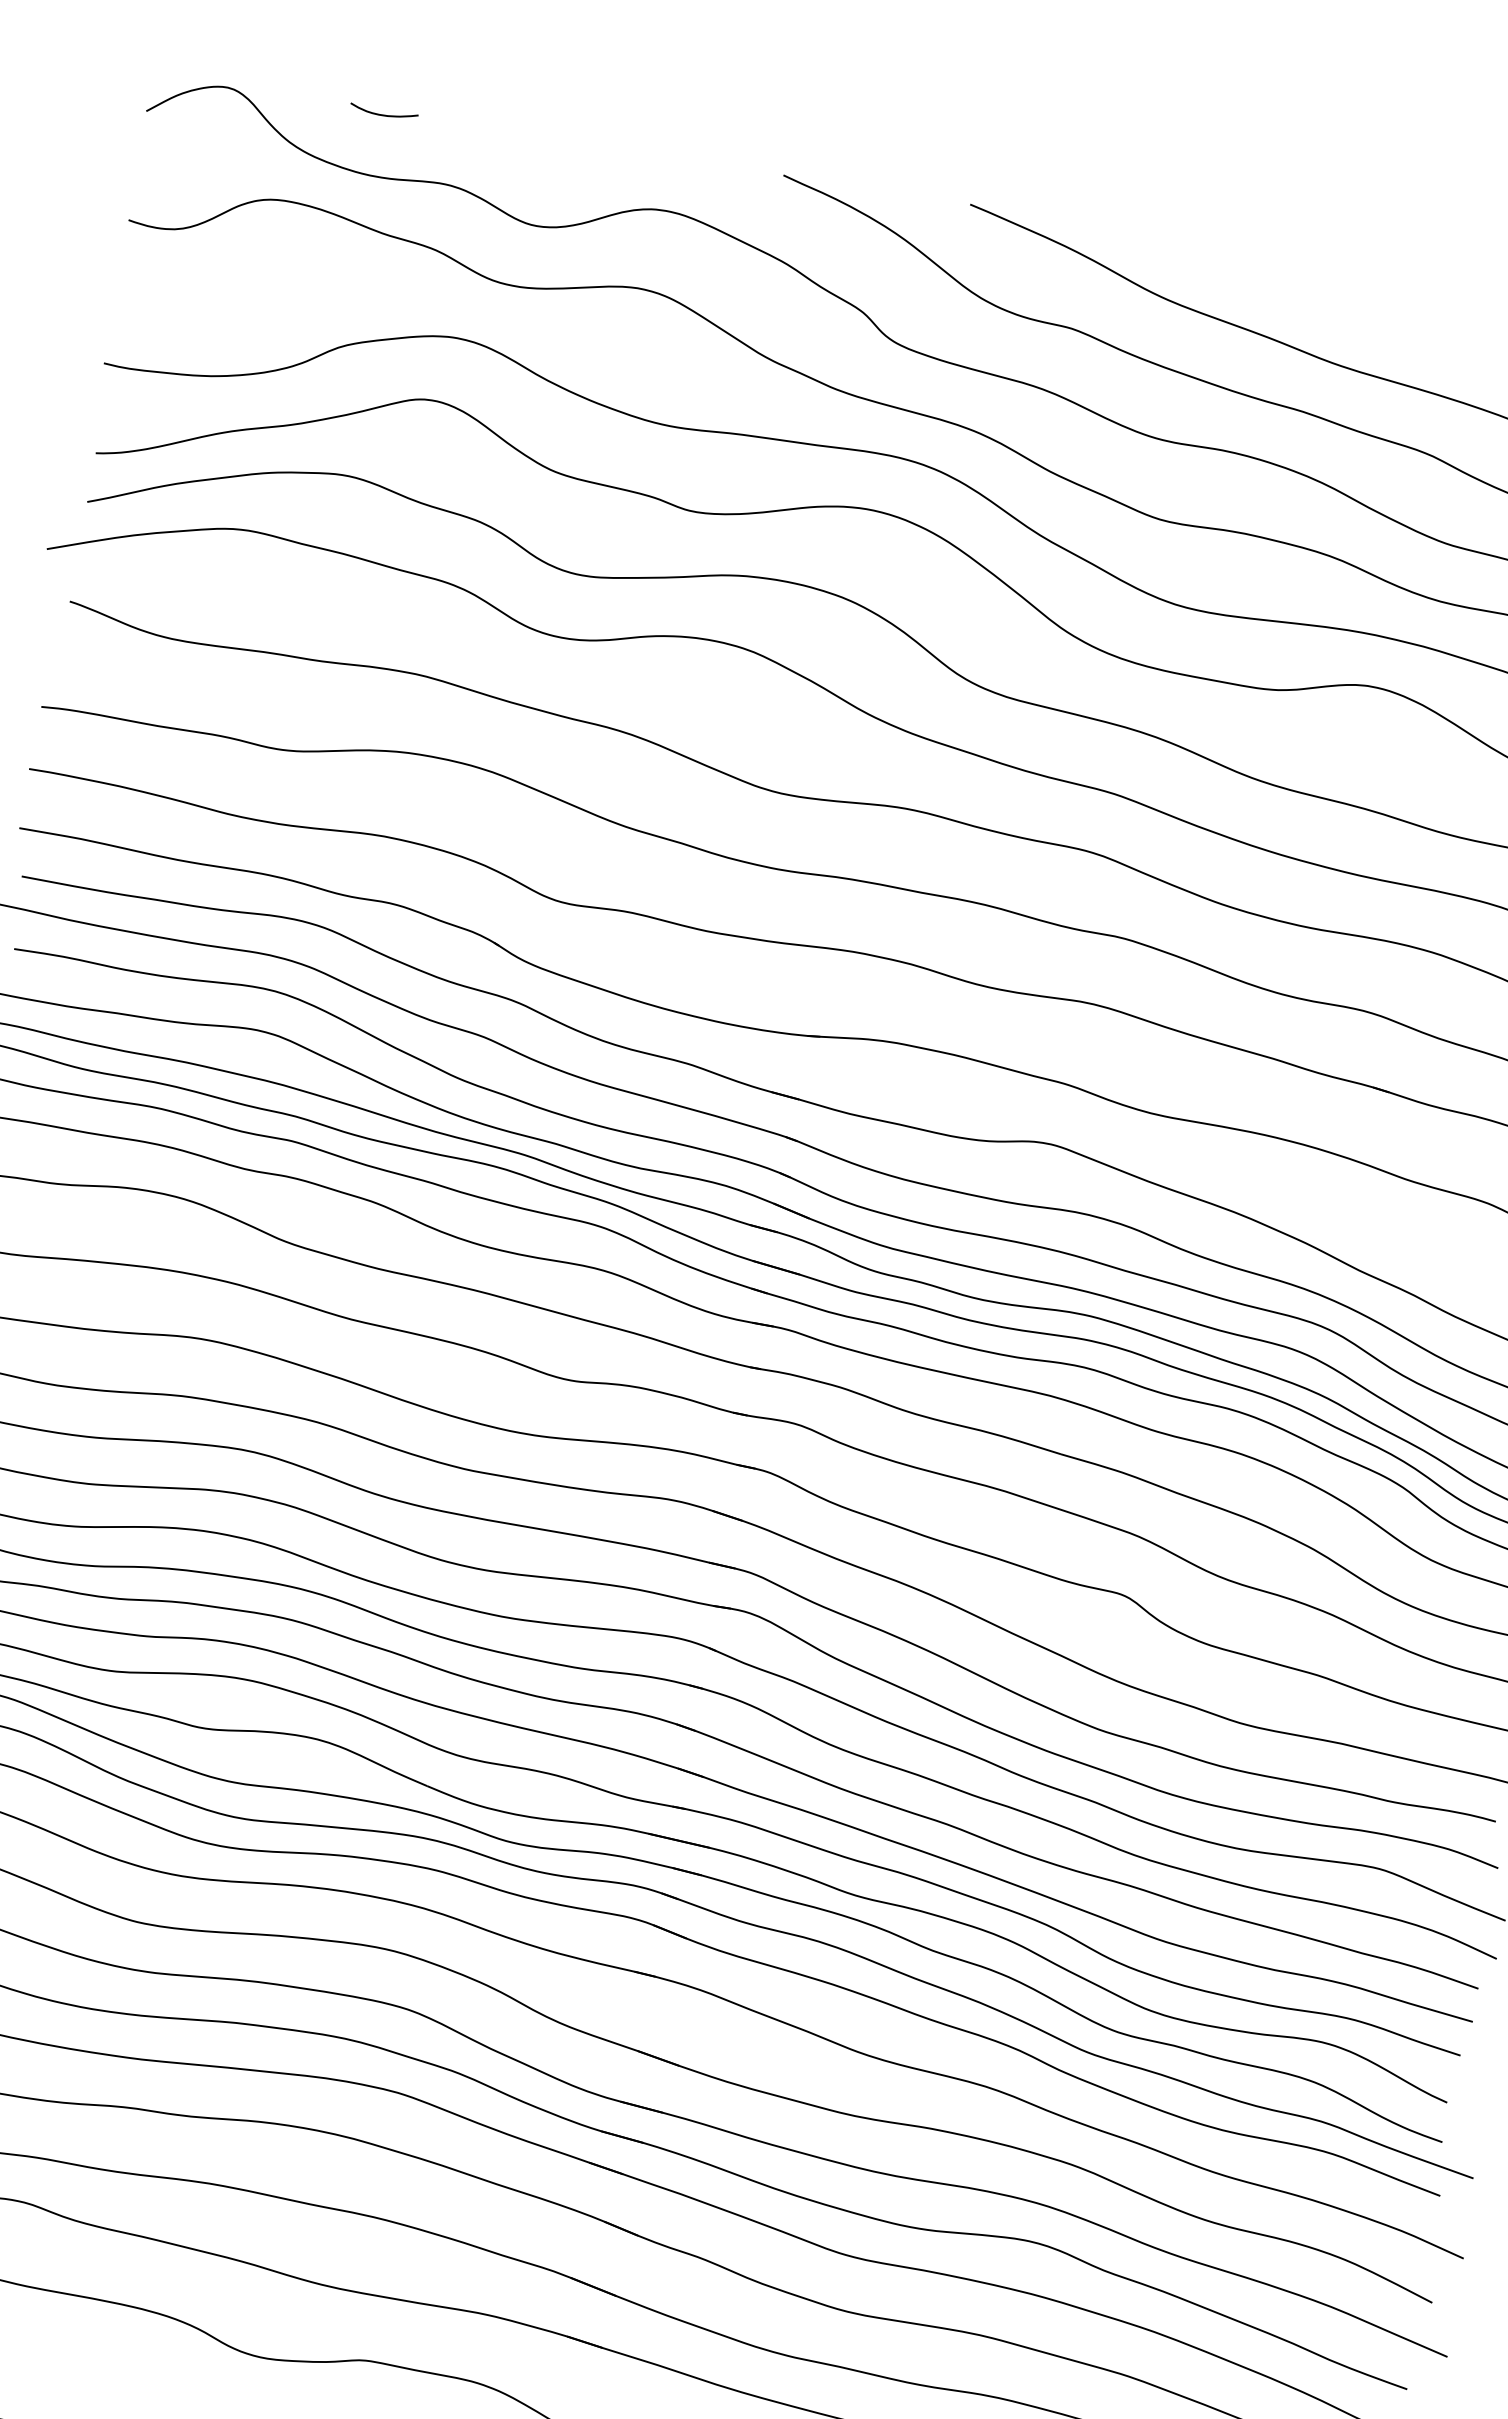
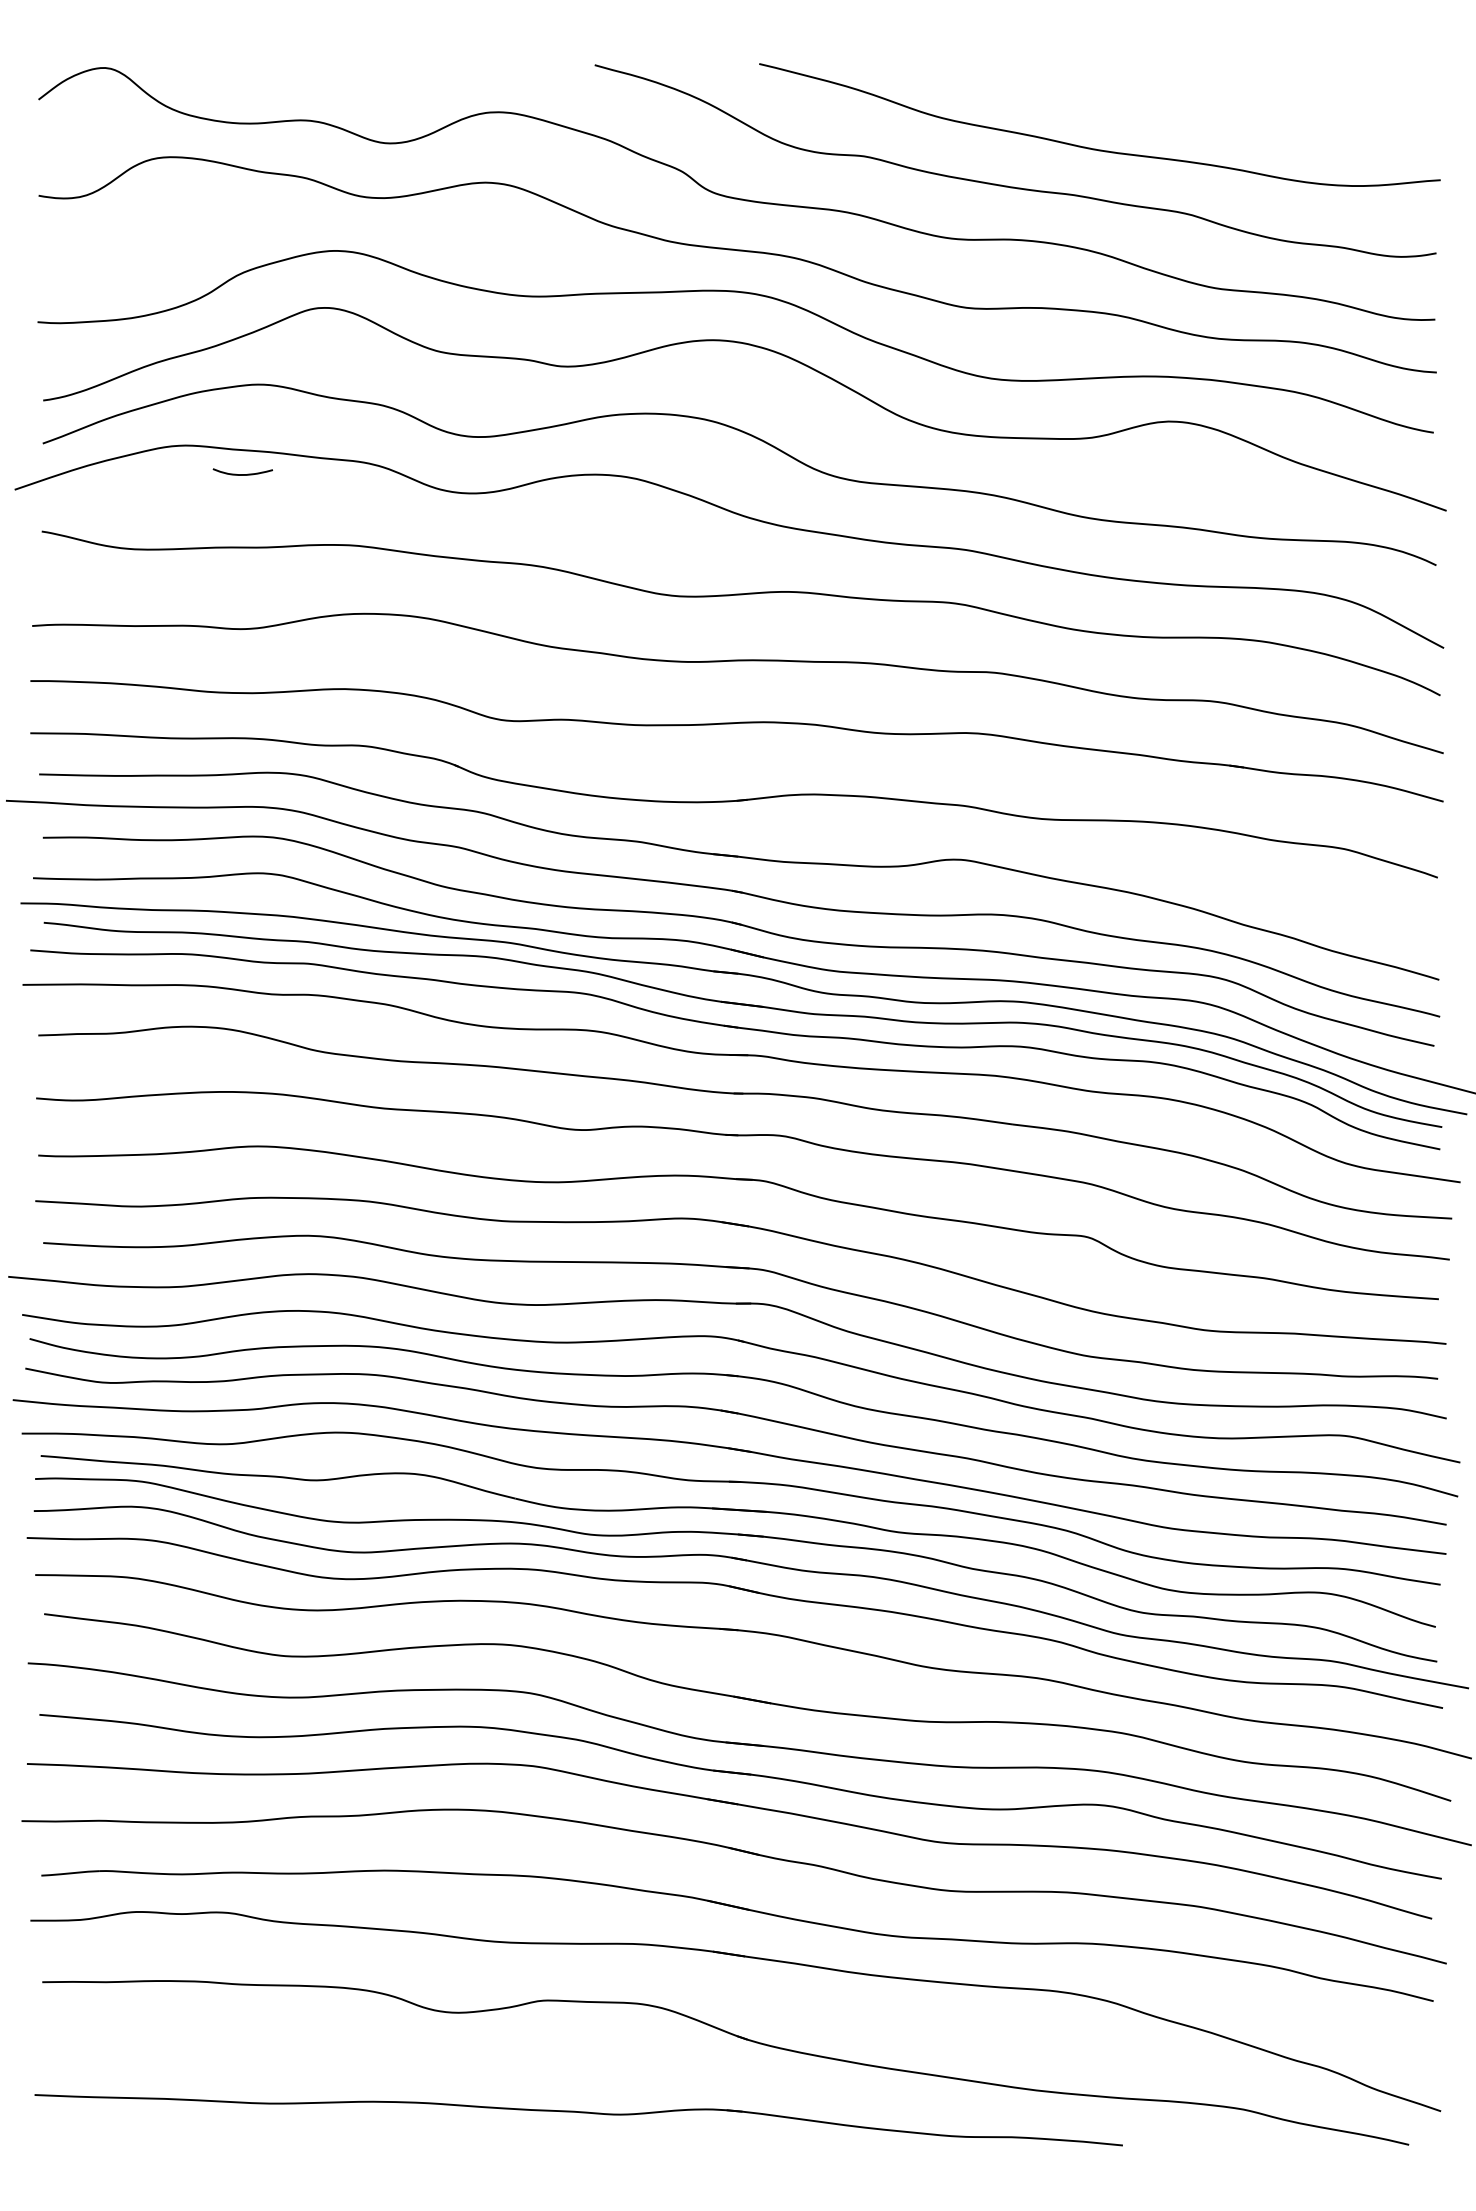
curve: (383, 114) -> (242, 474), moved

